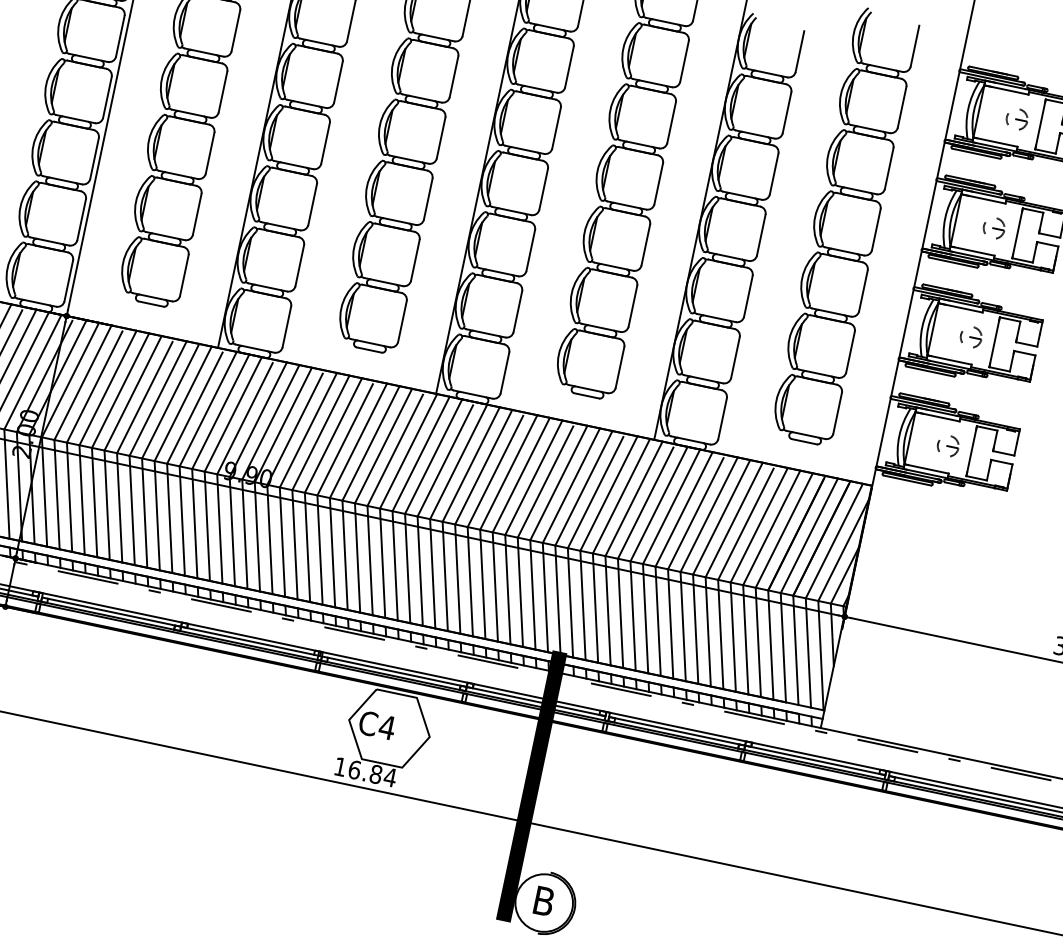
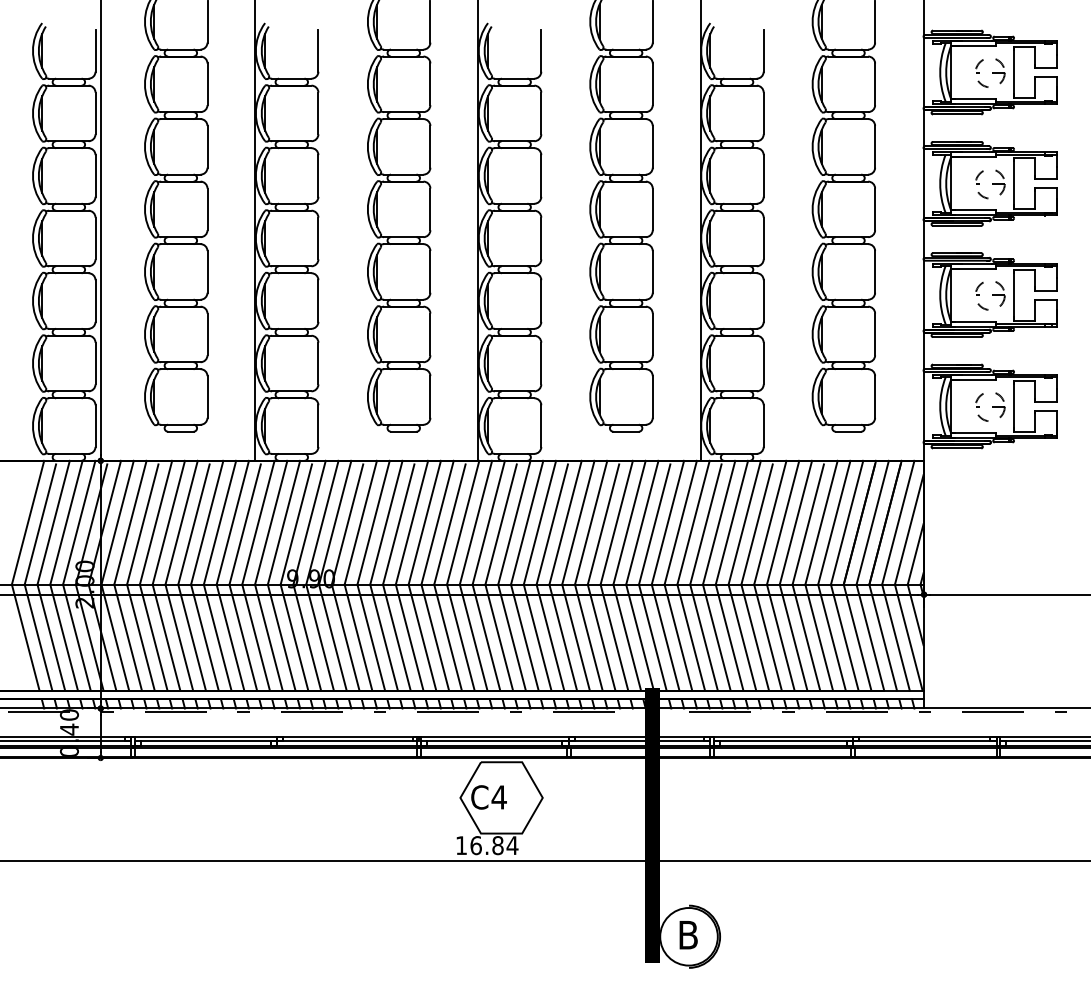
part: (1016, 118) -> (989, 71), size x1.4
part: (993, 227) -> (989, 183), size x1.4
part: (970, 336) -> (989, 294), size x1.4
part: (947, 445) -> (989, 405), size x1.4

